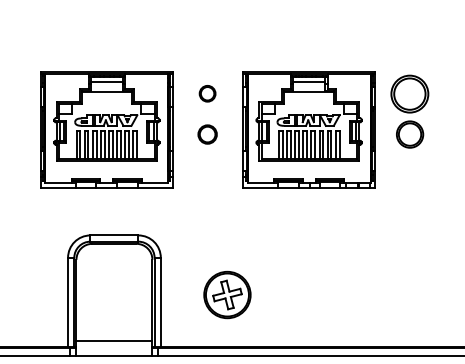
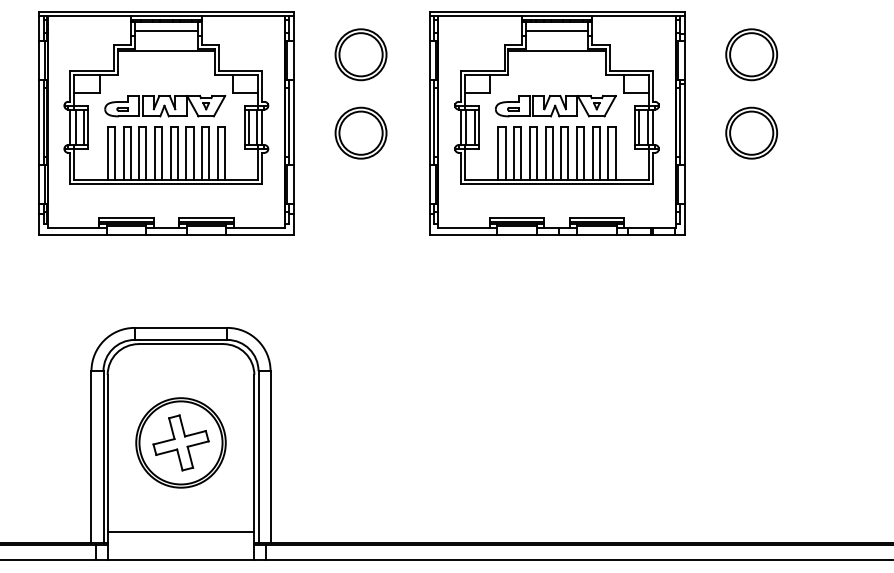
part: (207, 93) -> (360, 53), size x1.67
part: (410, 93) -> (752, 53), size x0.71
part: (207, 134) -> (360, 133), size x1.43
part: (227, 294) -> (181, 441), moved

